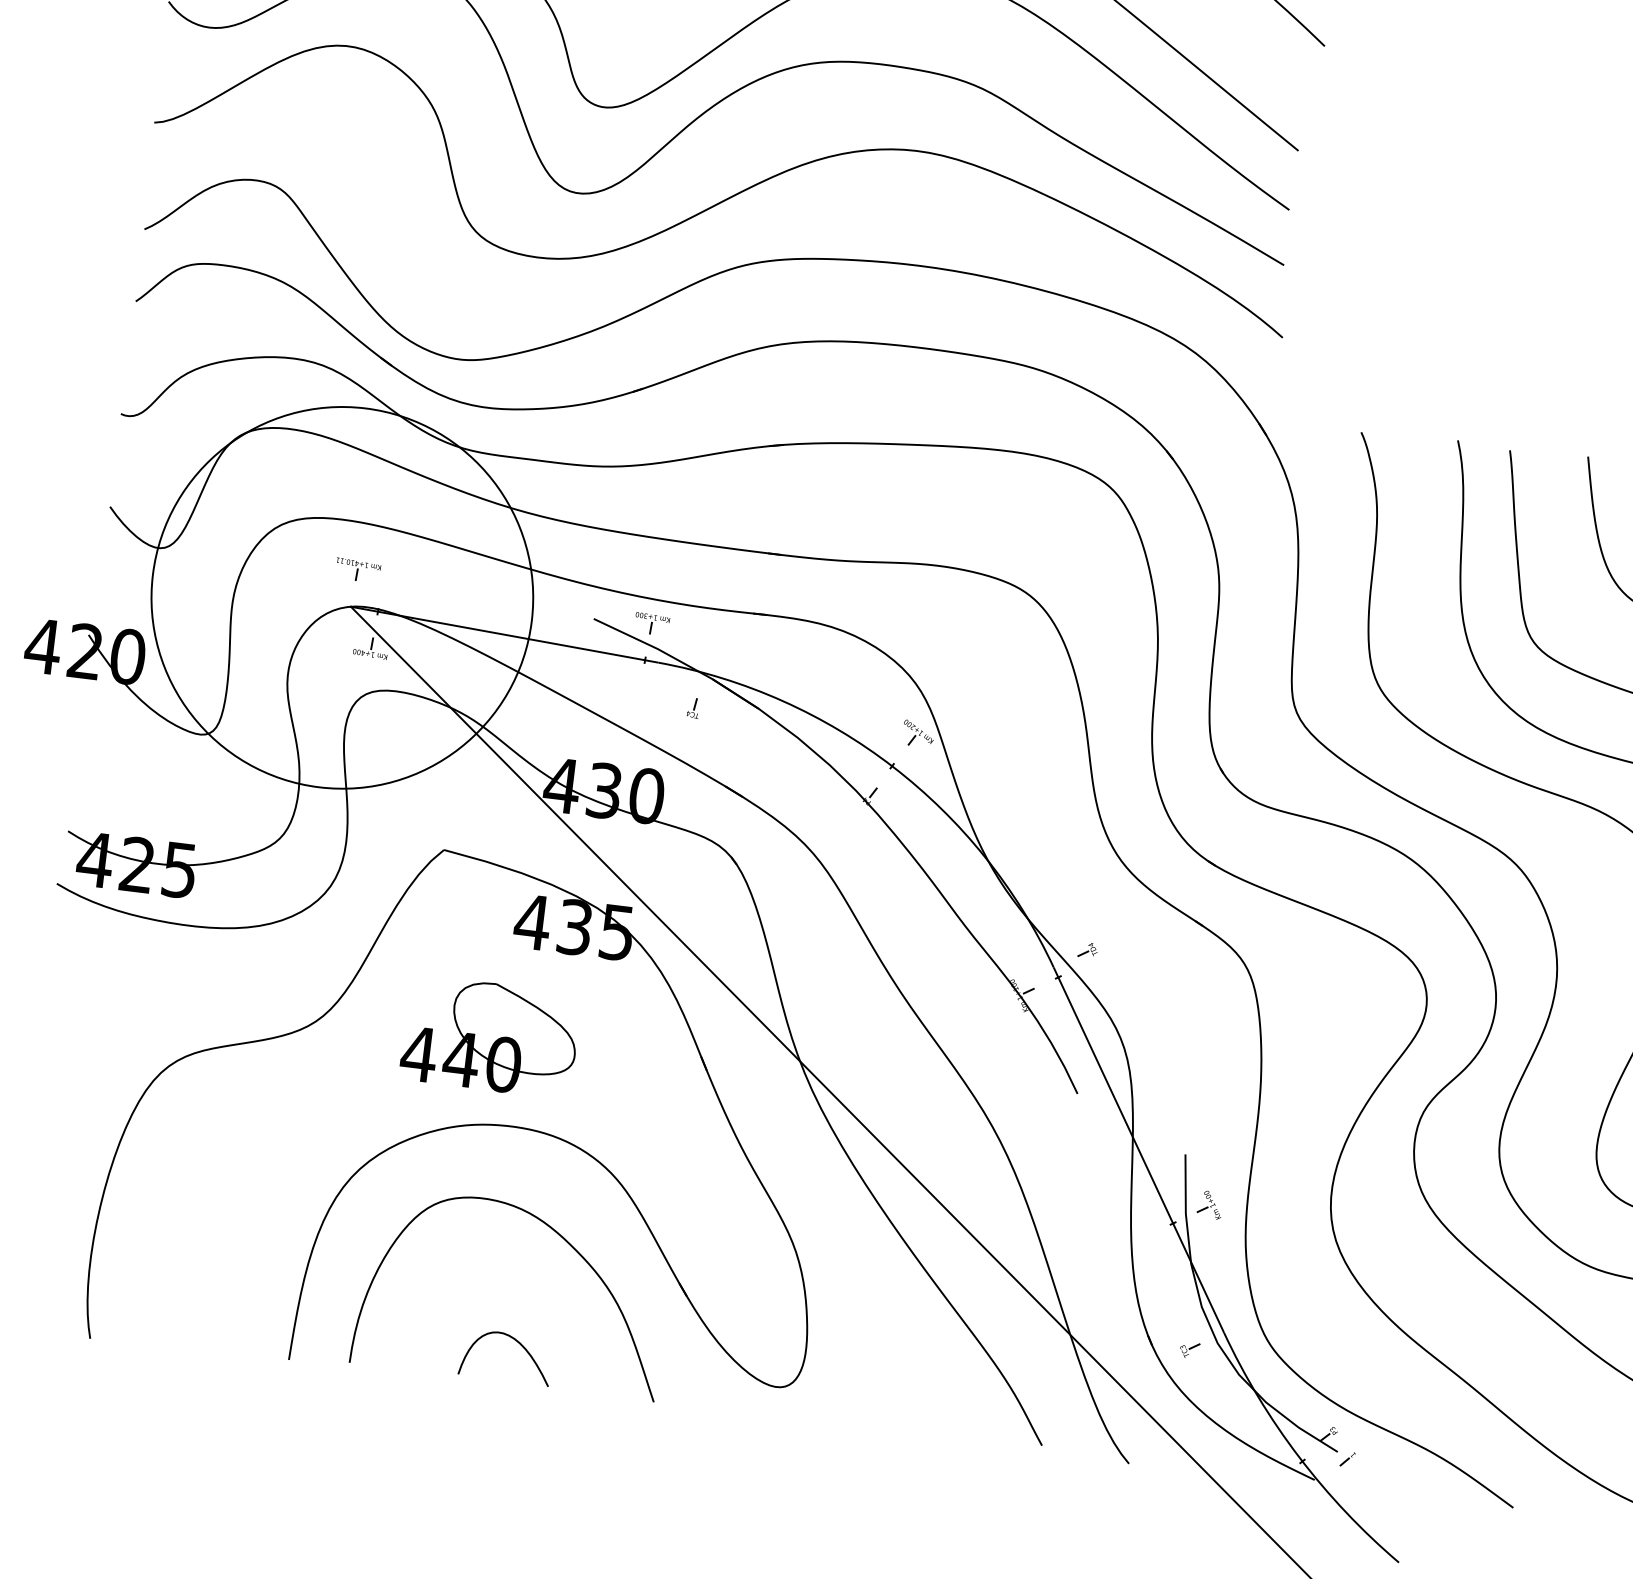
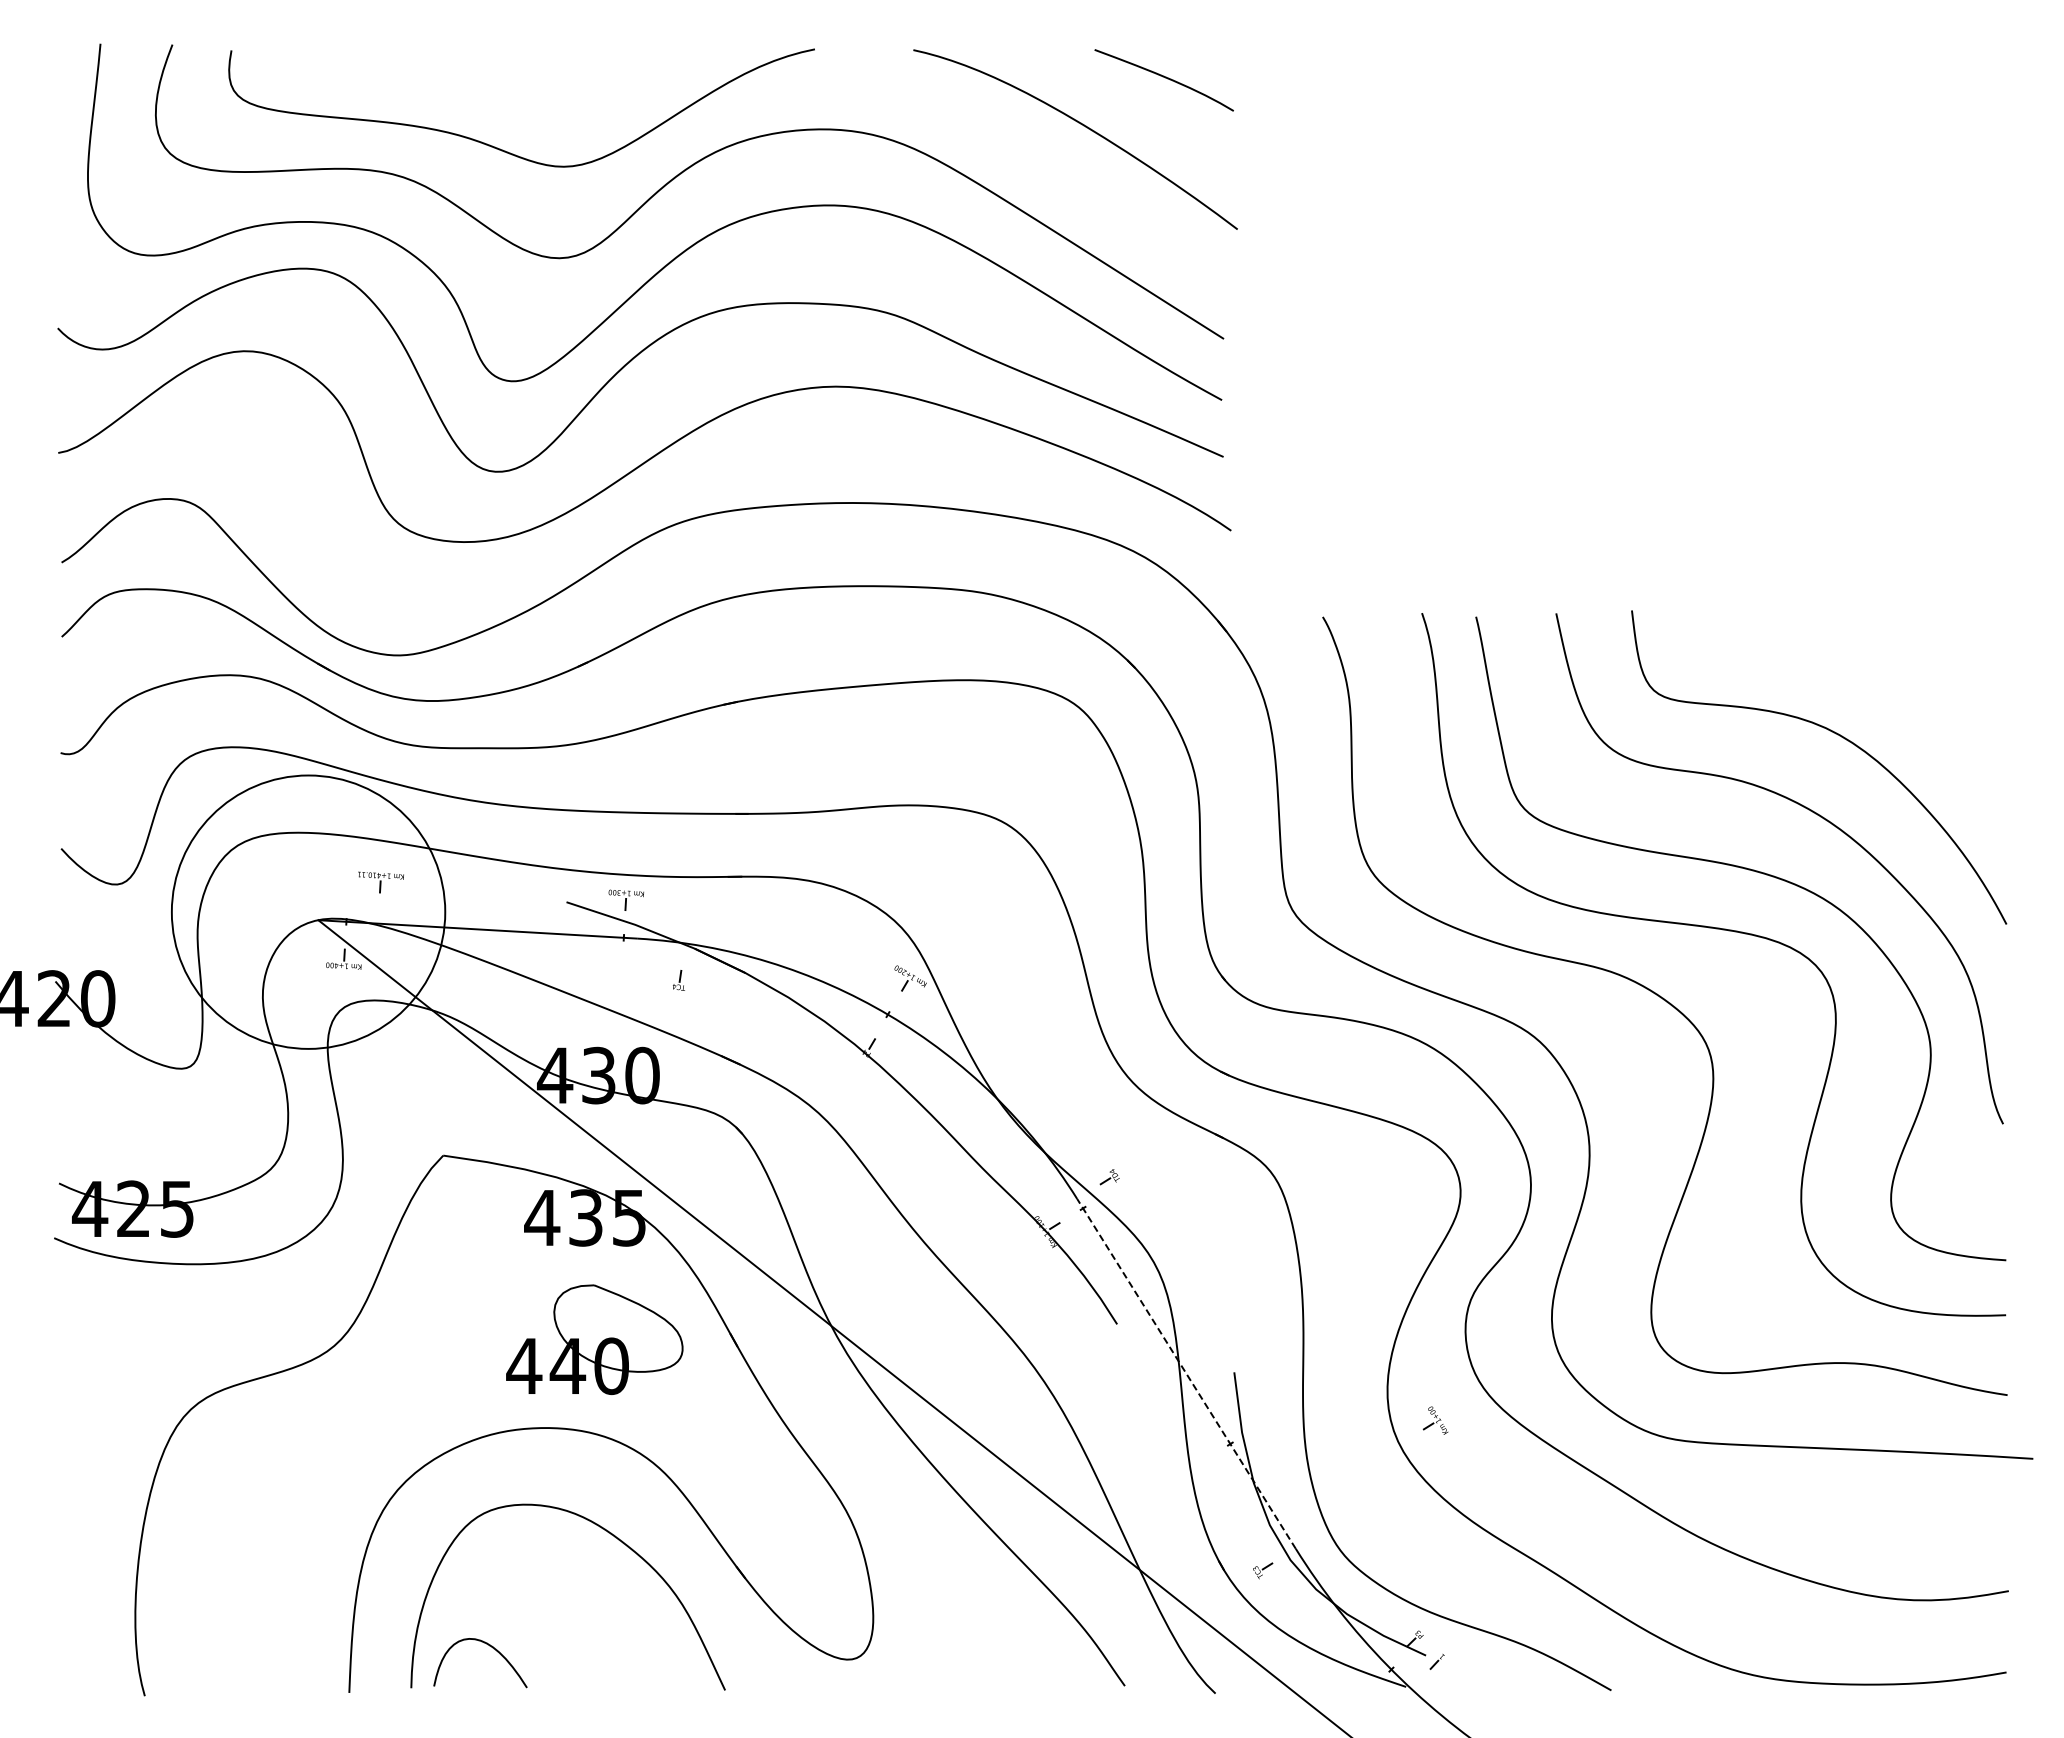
part: (357, 570) -> (380, 882), moved
circle: (342, 597) -> (308, 911), size x0.7
part: (490, 1036) -> (594, 1339), moved
line: (1138, 1149) -> (1186, 1373), solid -> dashed
part: (1210, 1204) -> (1435, 1420), moved
curve: (519, 1344) -> (492, 1648), moved

